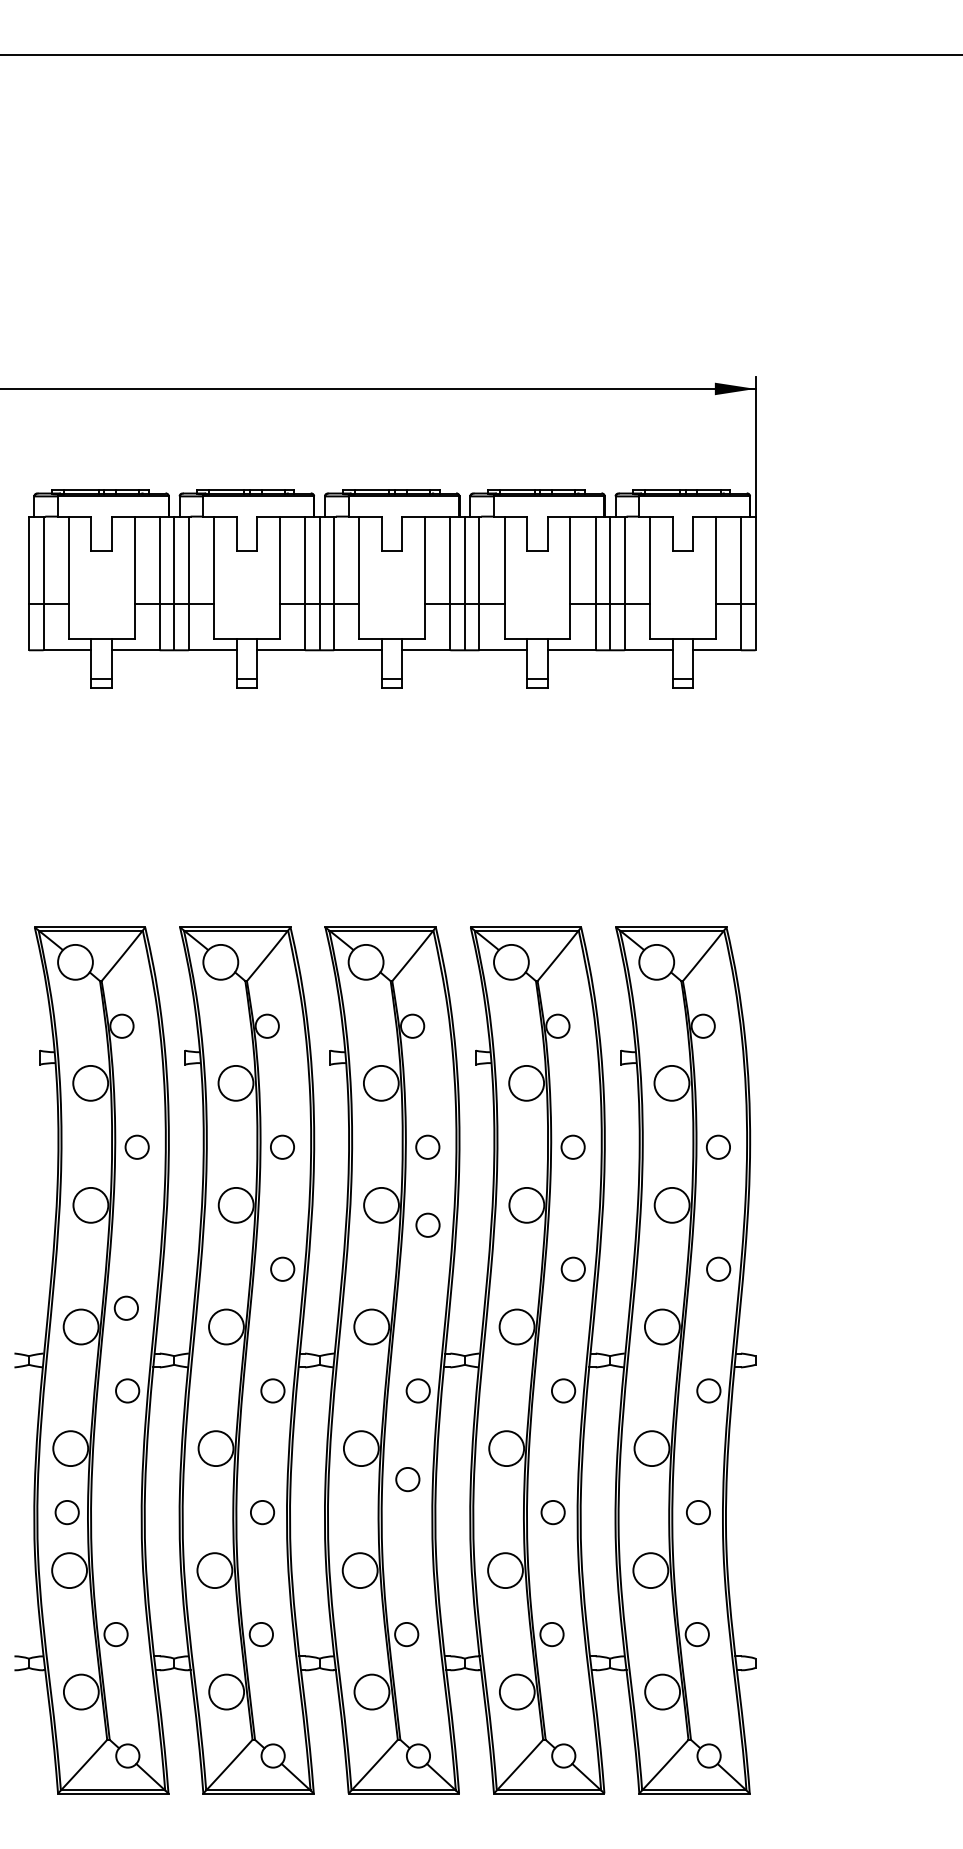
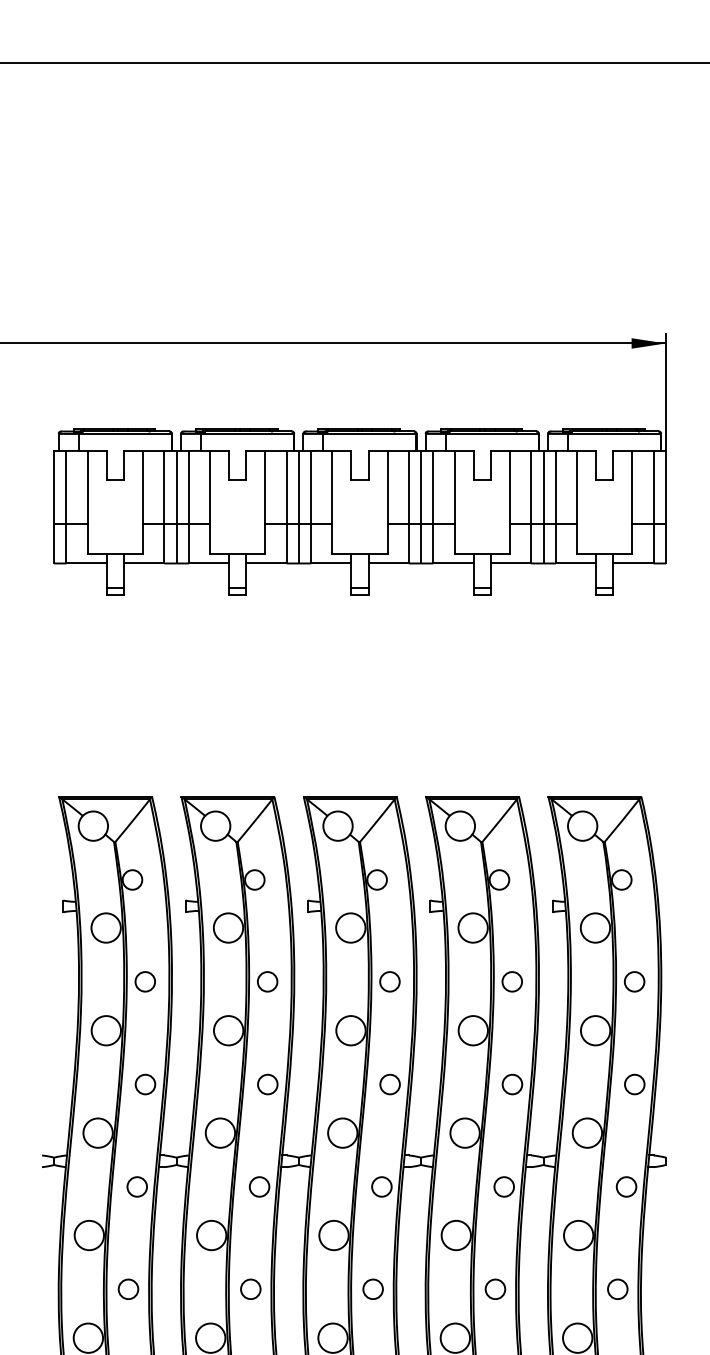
circle: (427, 1224) -> (389, 1083), moved
circle: (125, 1307) -> (144, 1083), moved
circle: (407, 1479) -> (372, 1289), moved
circle: (66, 1512) -> (127, 1289), moved

